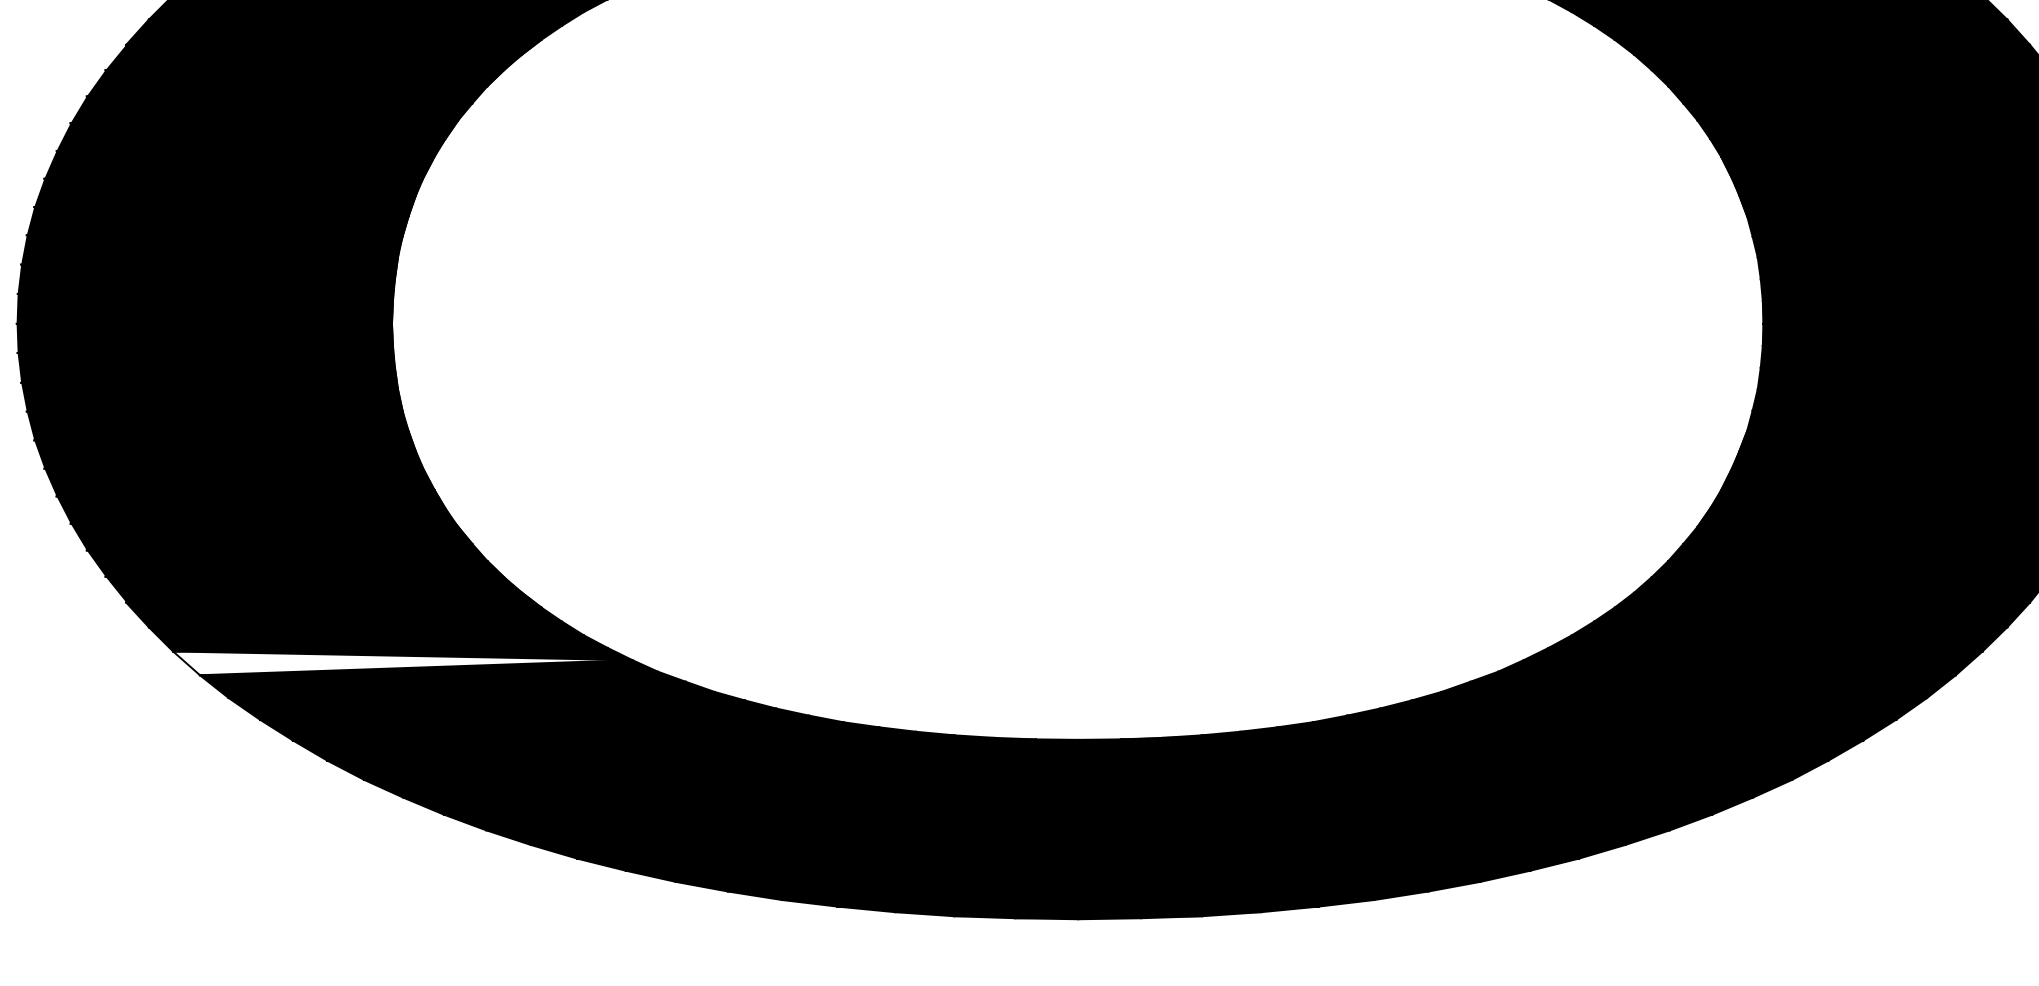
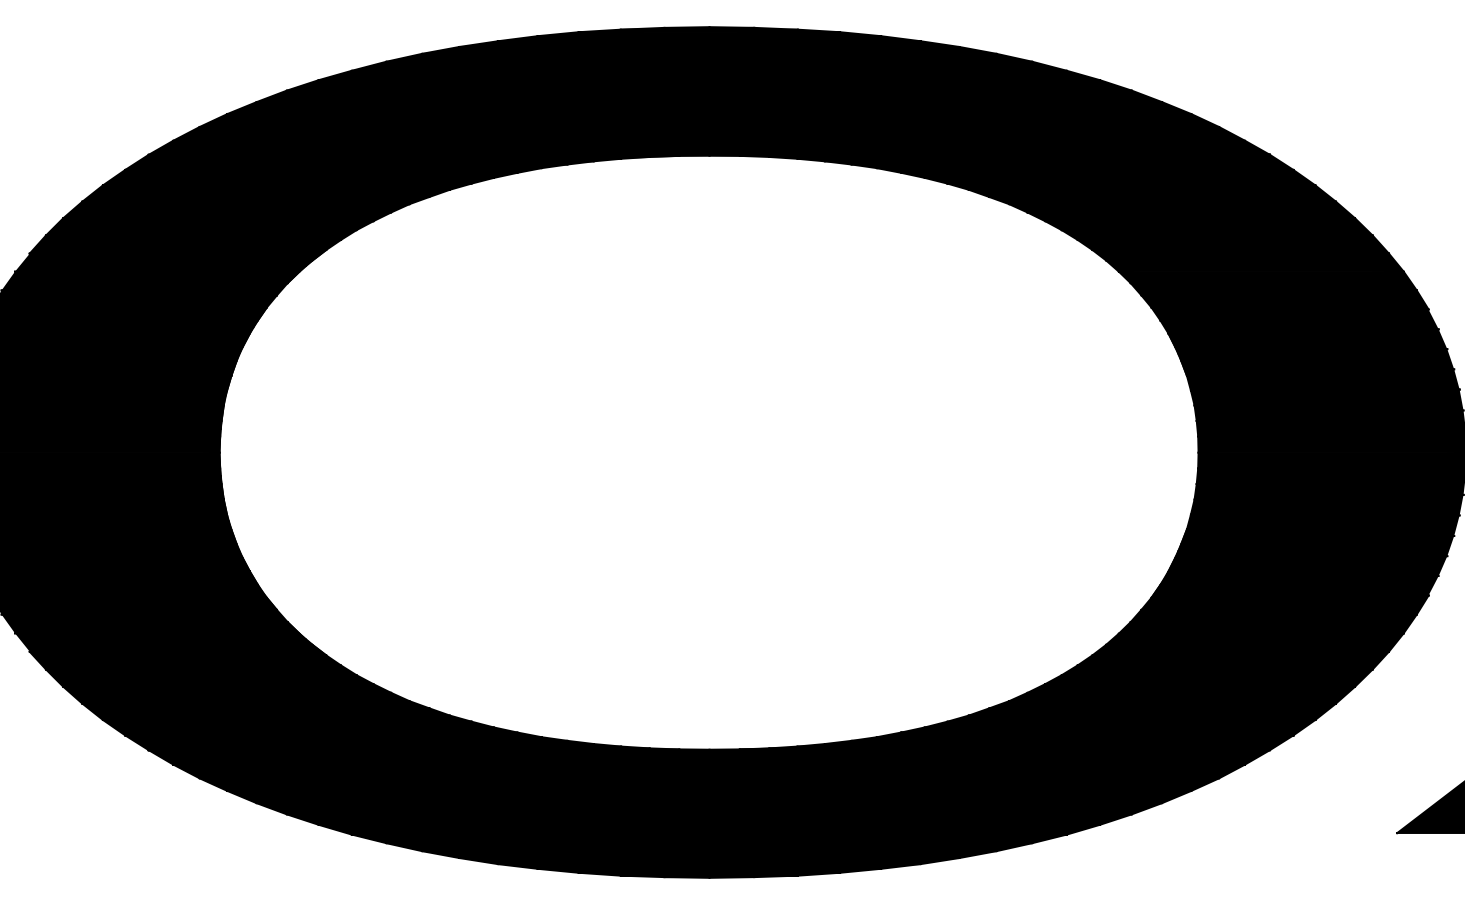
fill: (403, 662) -> (227, 694), added

